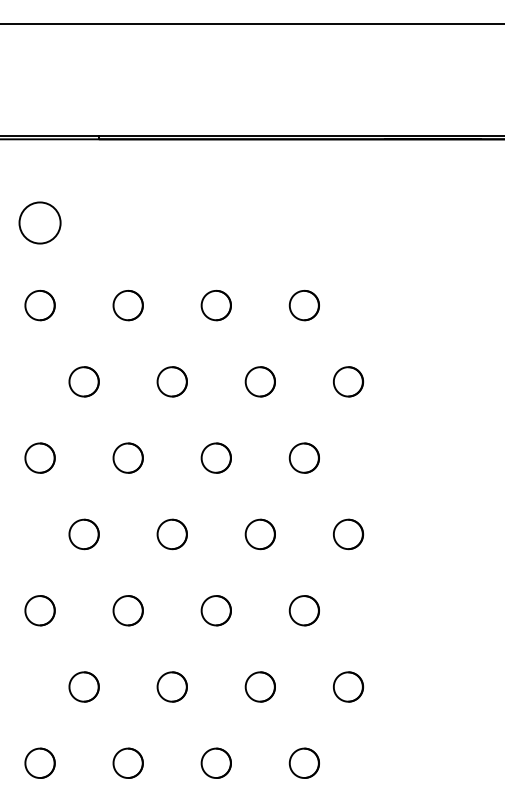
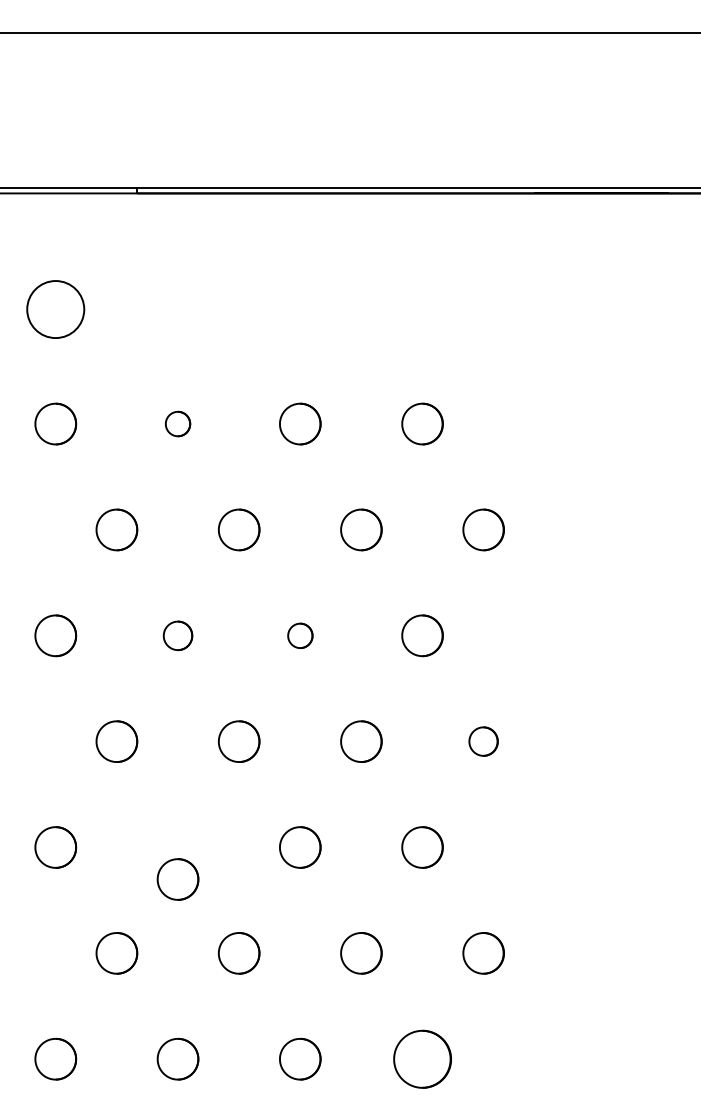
part: (127, 305) -> (177, 423), size x0.6
part: (127, 457) -> (177, 635), size x0.7
part: (216, 457) -> (300, 635), size x0.6
part: (348, 534) -> (483, 741), size x0.7
part: (127, 610) -> (177, 879), moved
part: (304, 762) -> (422, 1058), size x1.4

